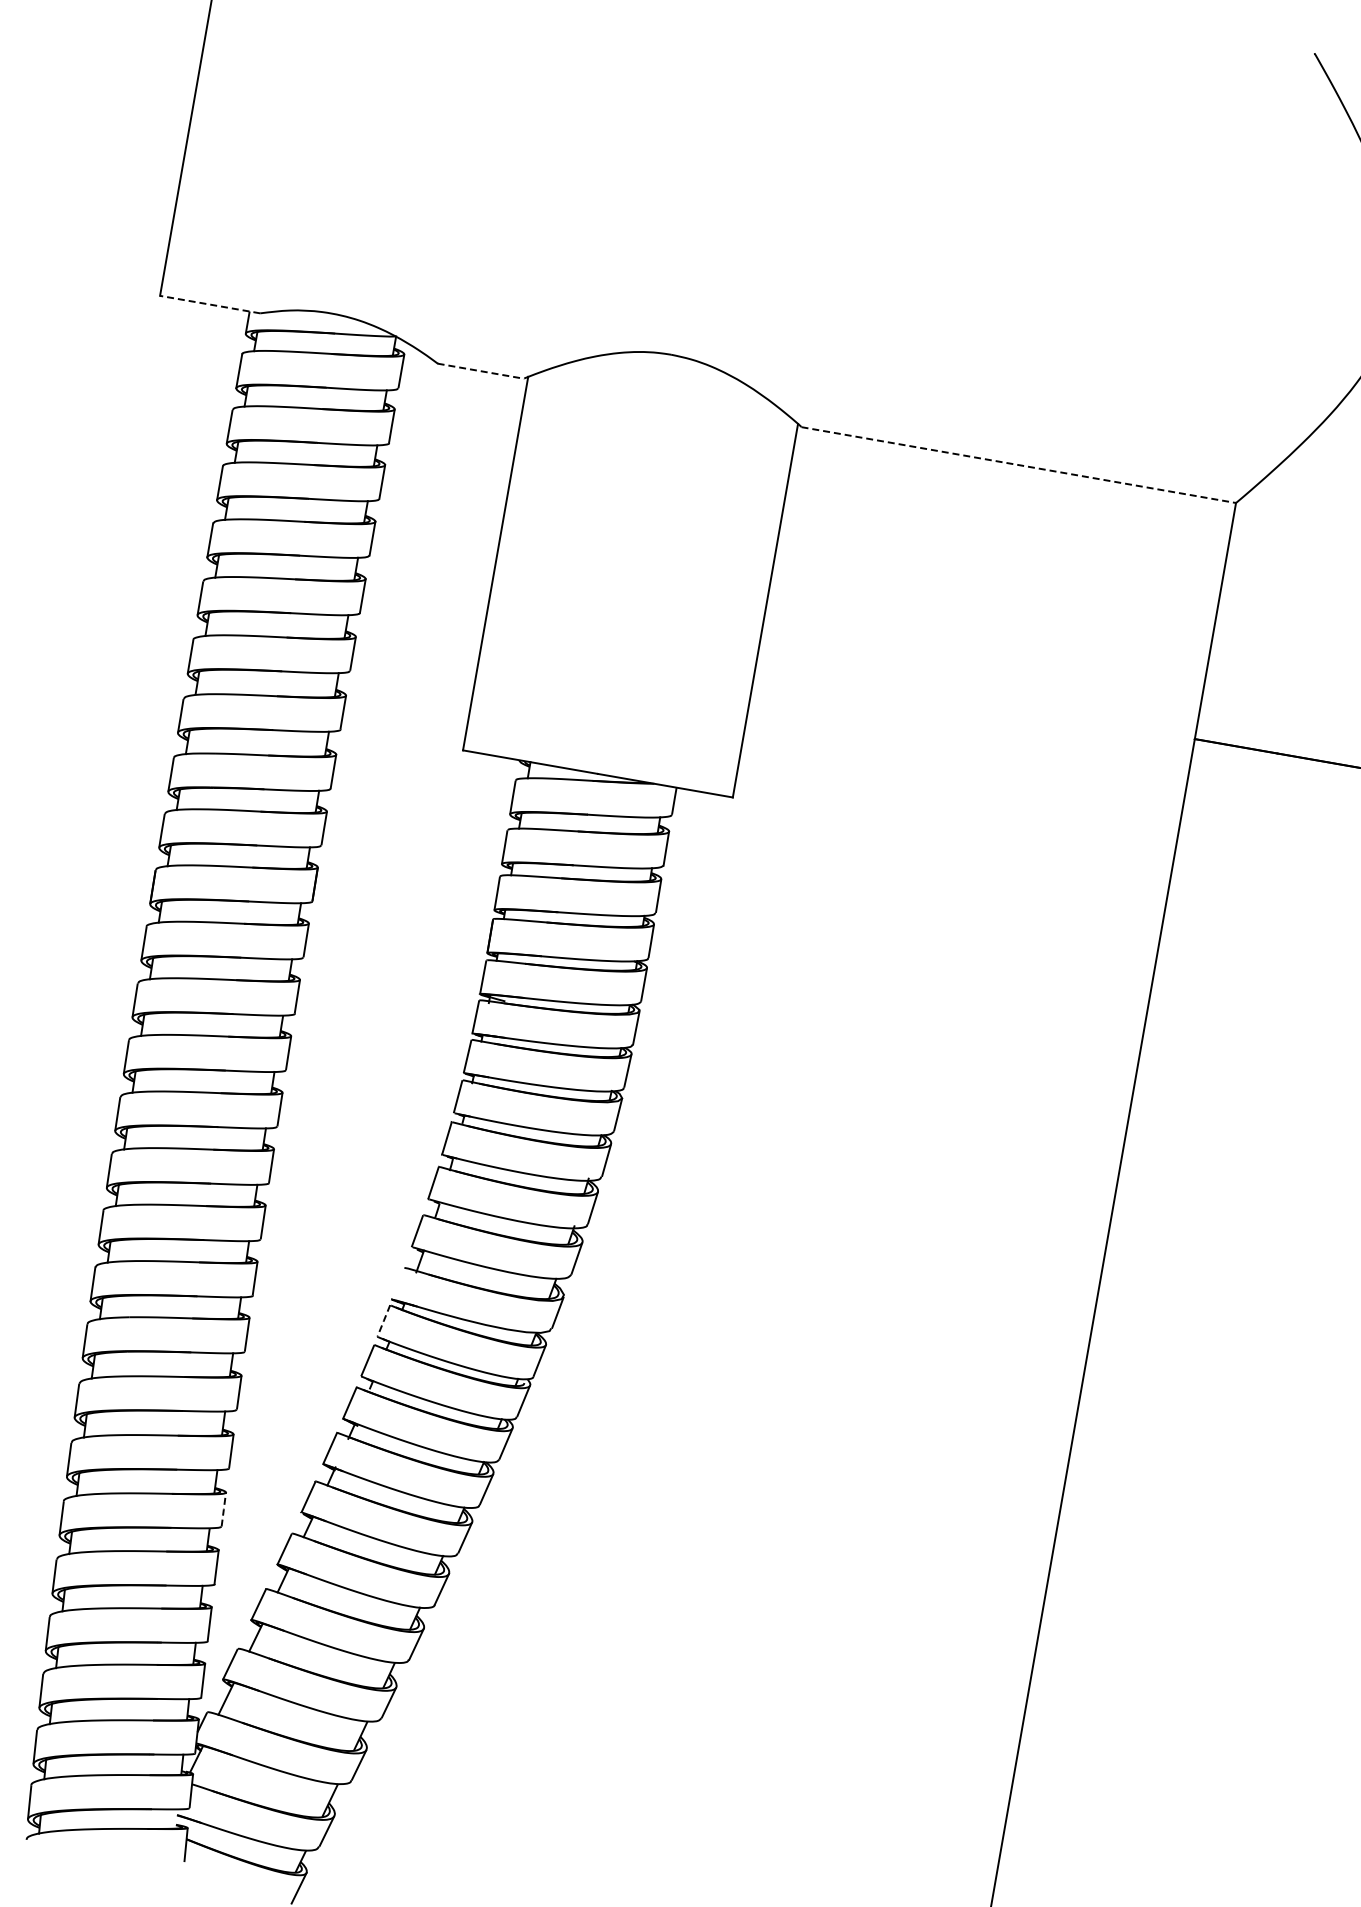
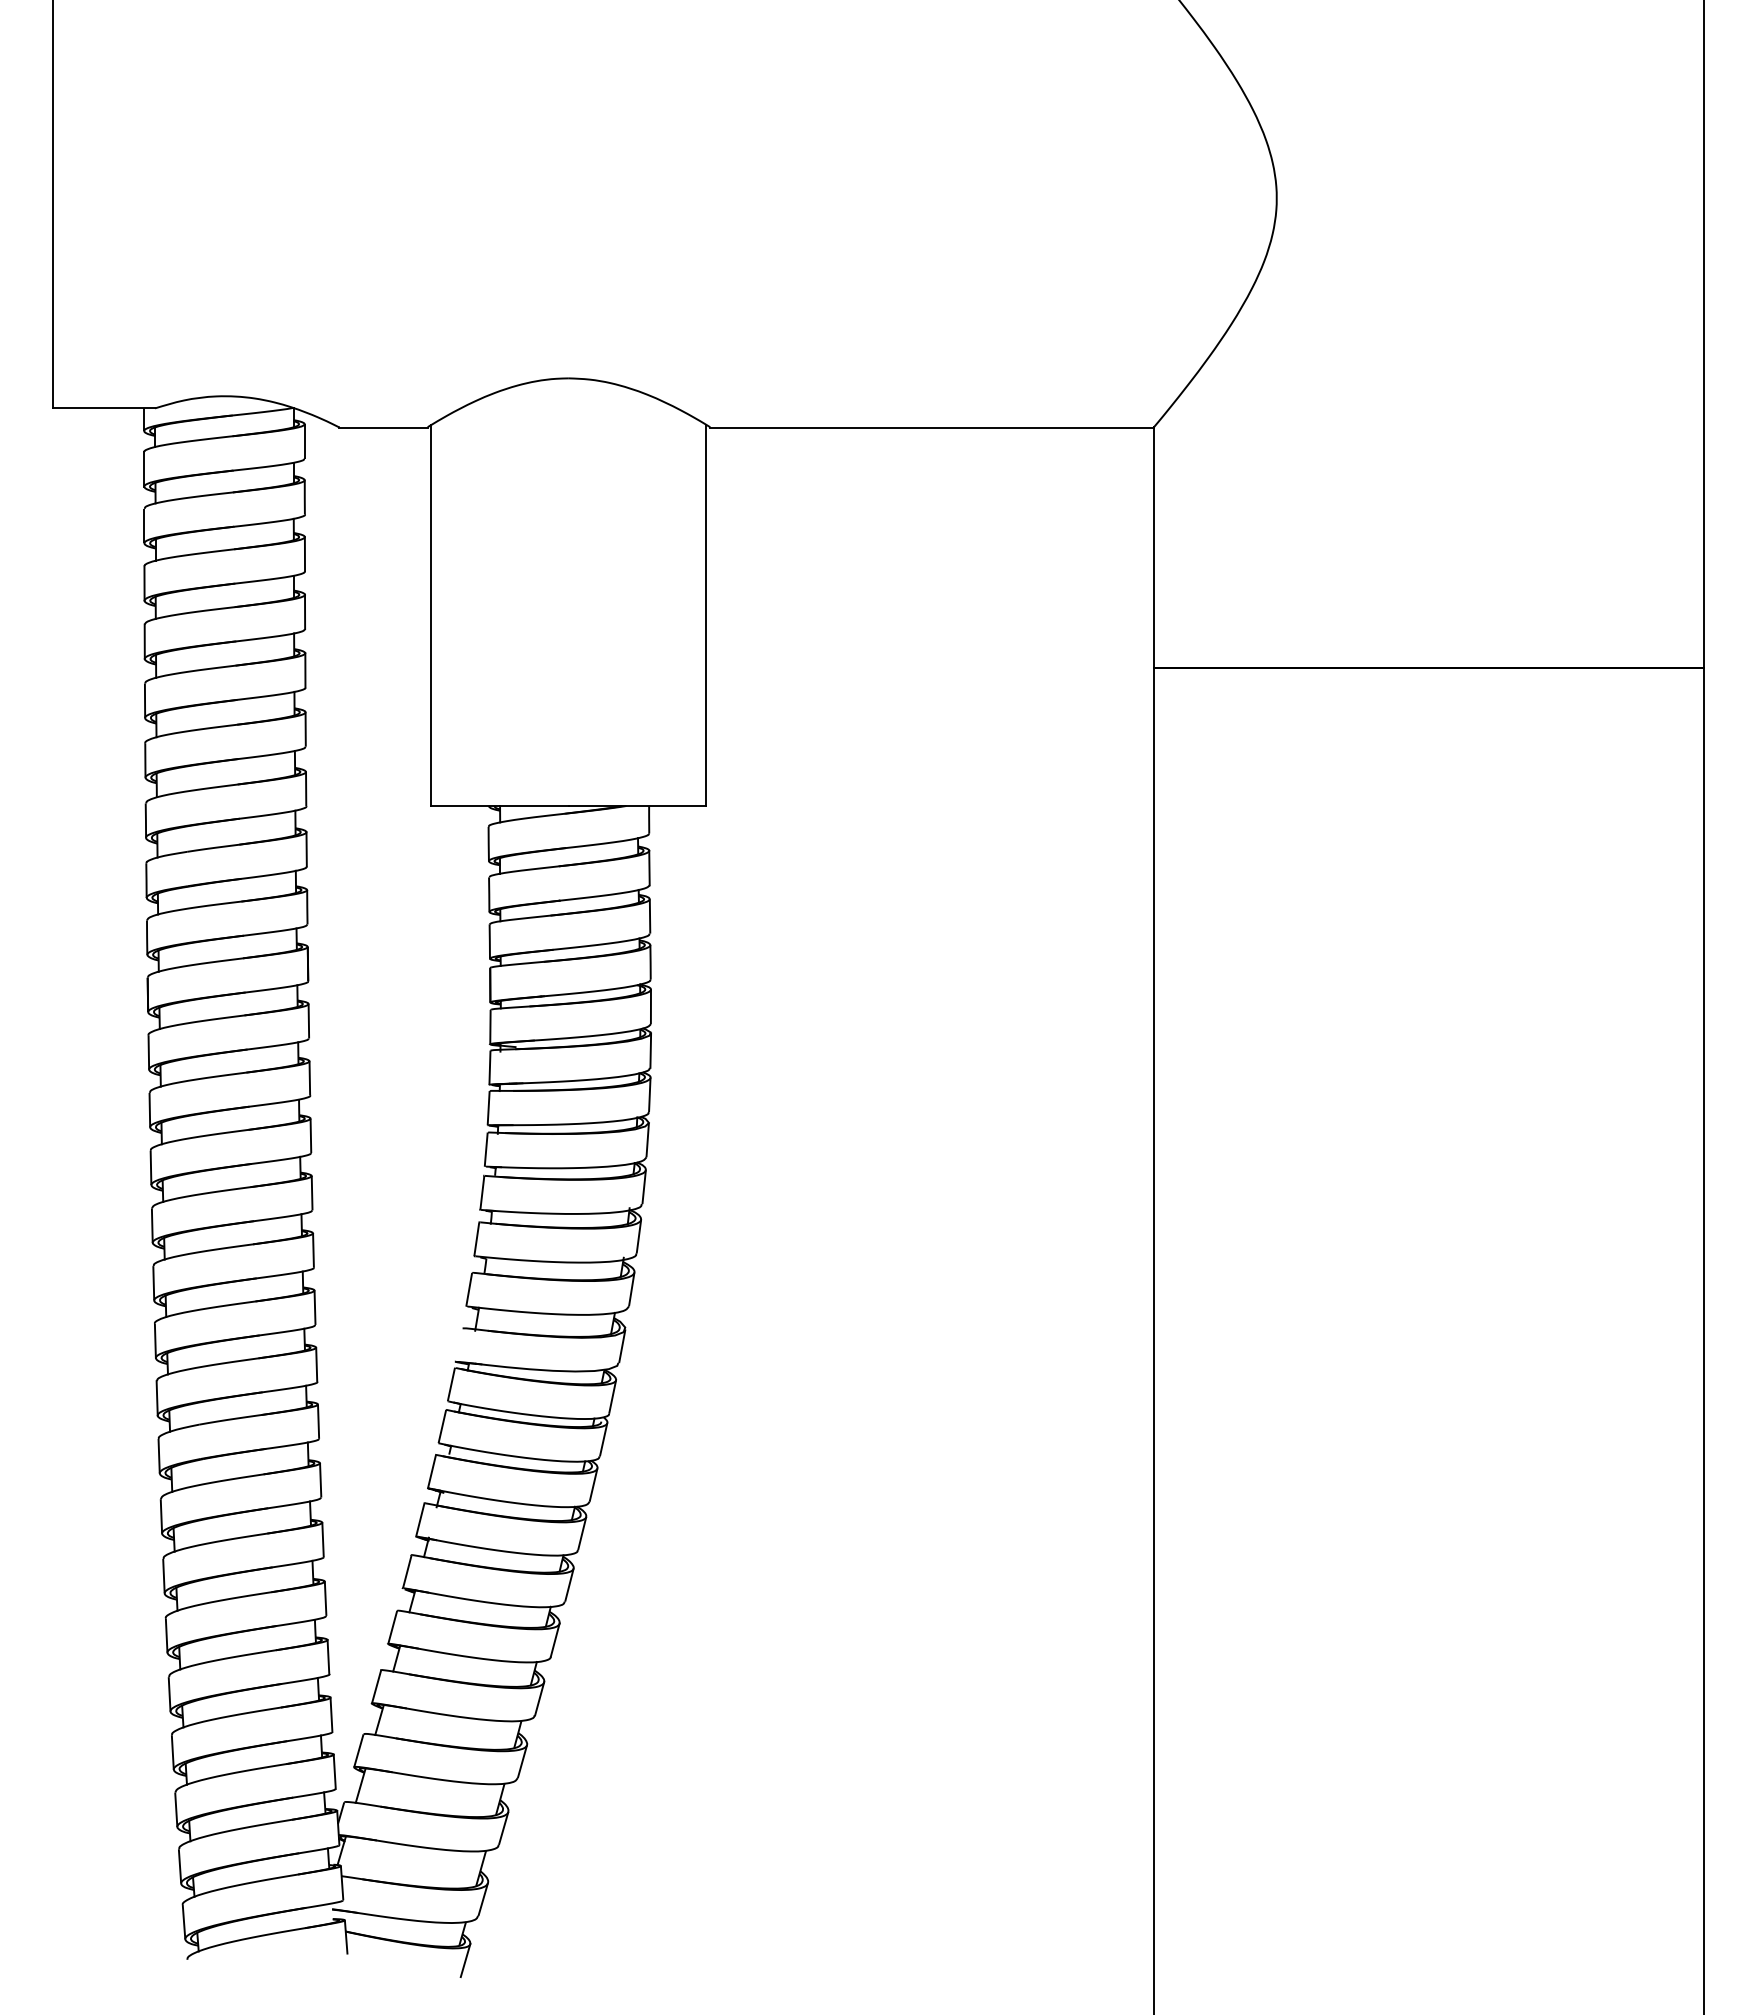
line: (209, 304) -> (103, 408), dashed -> solid
line: (481, 371) -> (384, 427), dashed -> solid
line: (1019, 465) -> (932, 427), dashed -> solid
line: (383, 1321) -> (451, 1384), dashed -> solid
line: (223, 1509) -> (325, 1598), dashed -> solid

